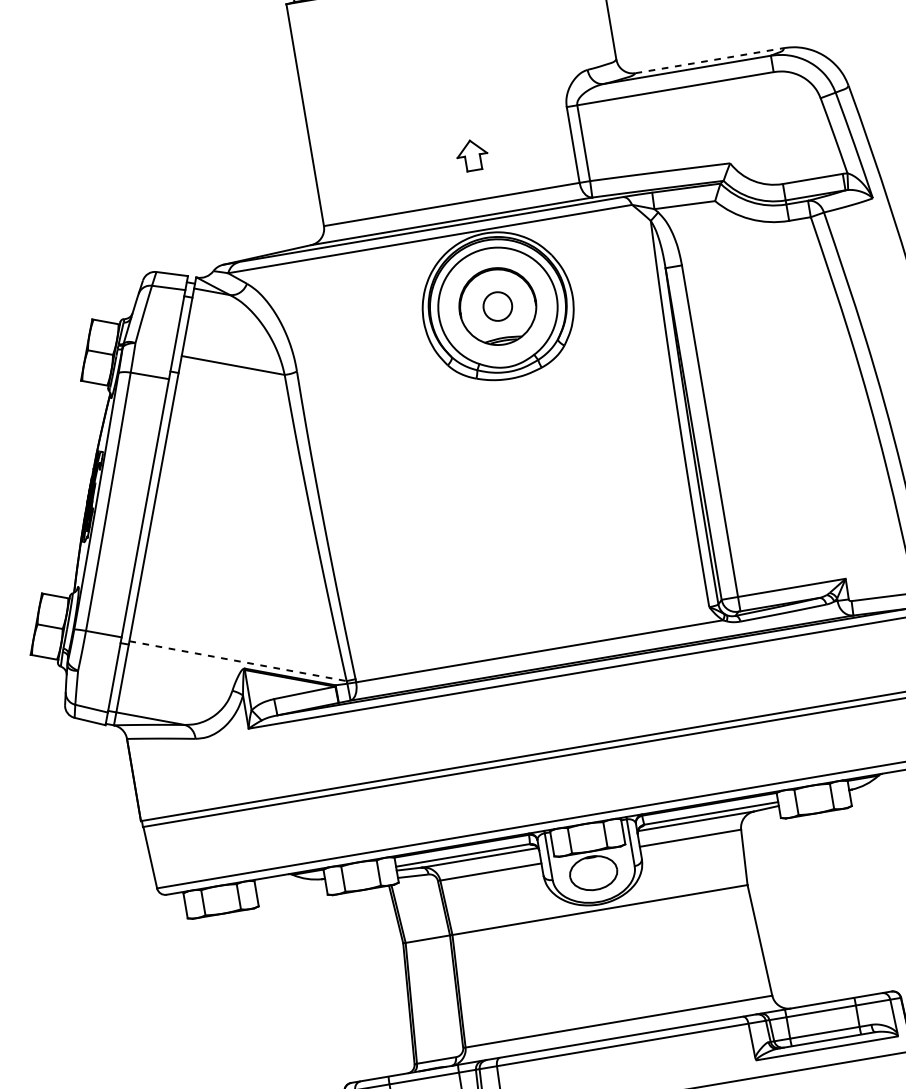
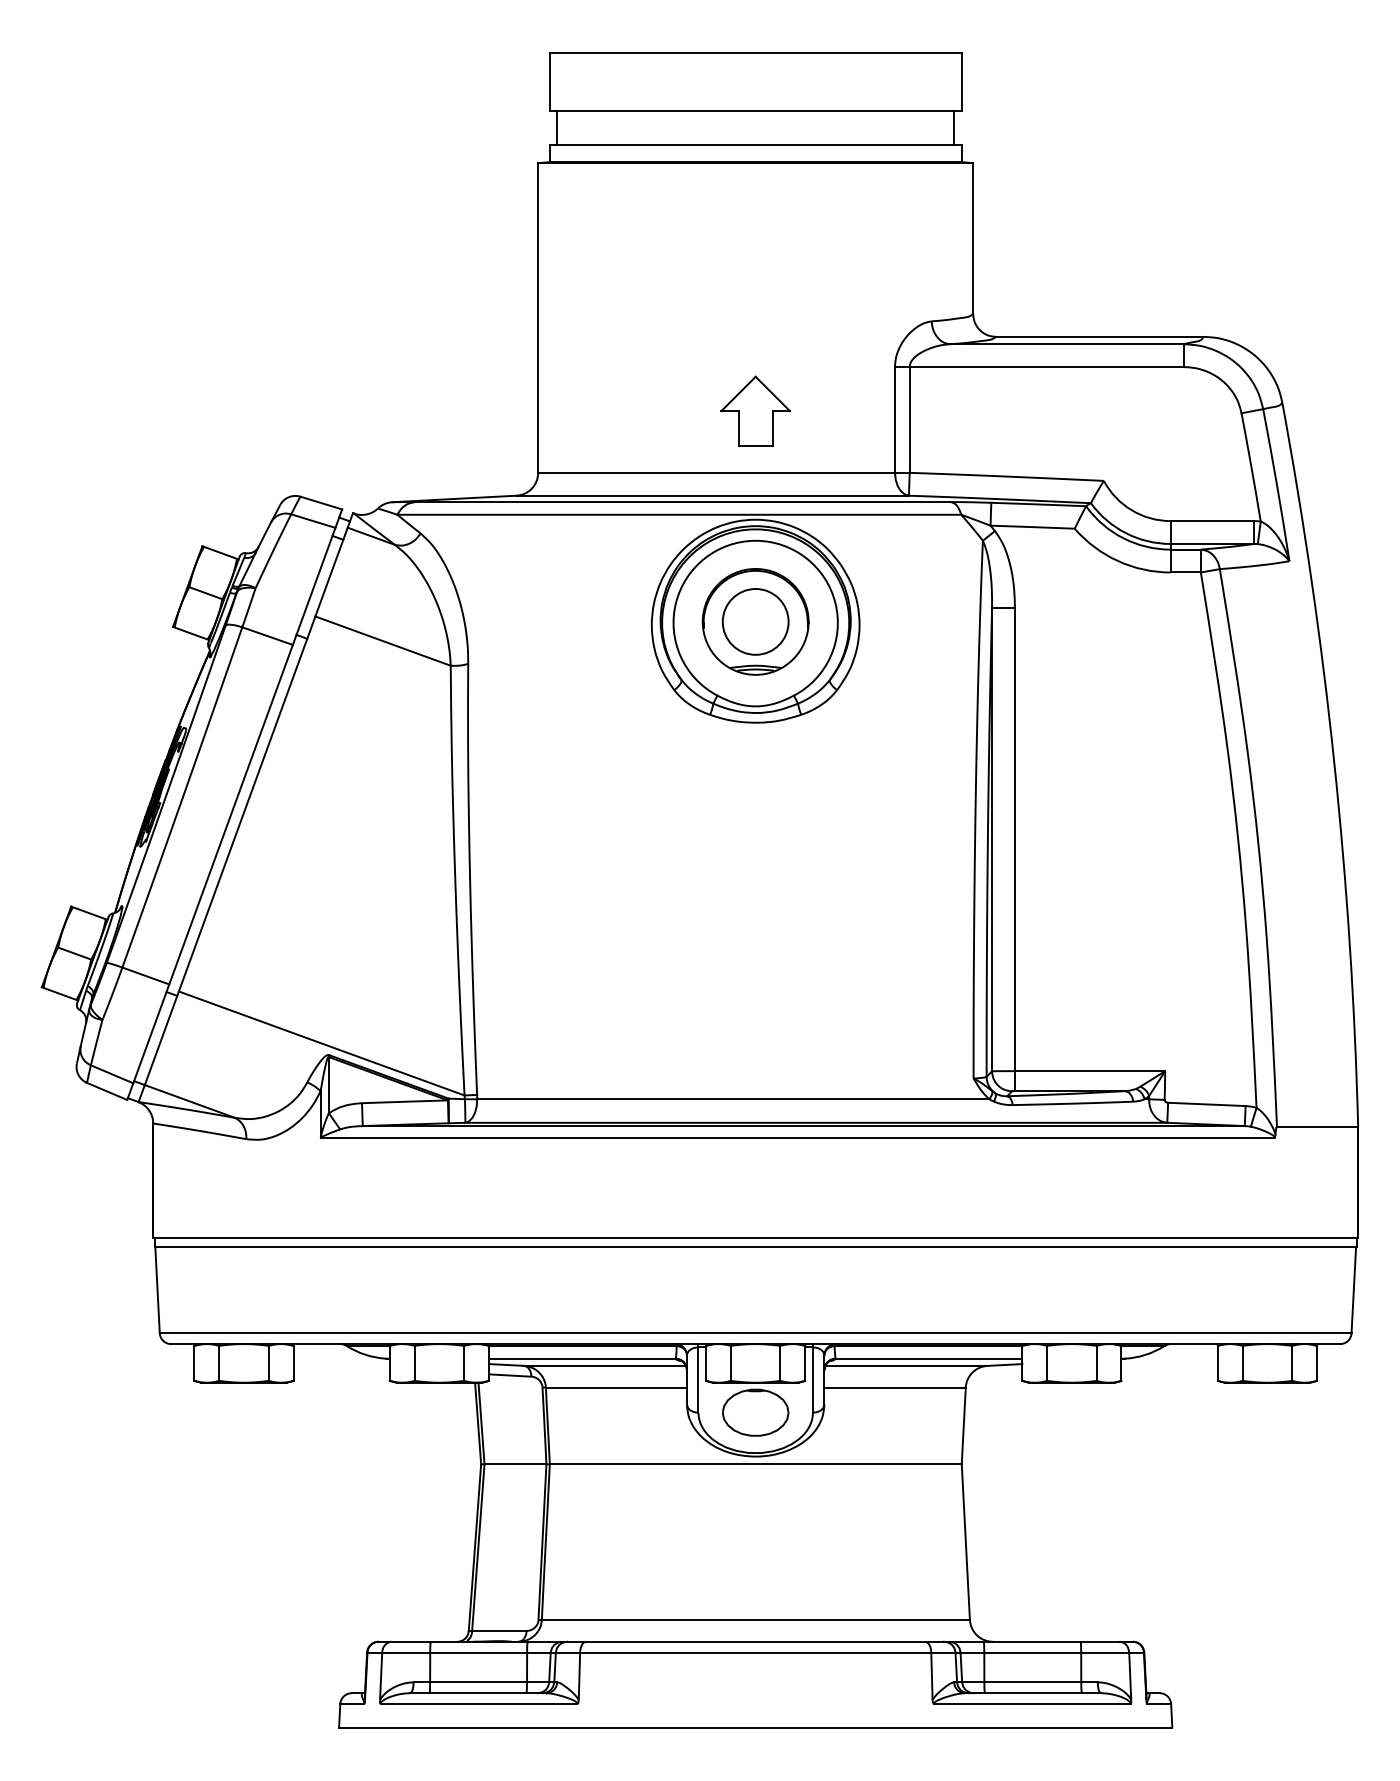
line: (709, 60) -> (1099, 336), dashed -> solid
part: (472, 155) -> (755, 410), size x1.67
circle: (497, 306) -> (755, 621), size x1.67
line: (237, 661) -> (321, 1043), dashed -> solid

